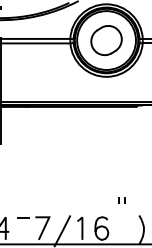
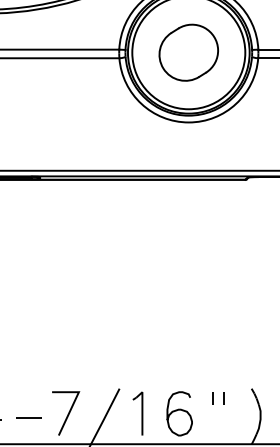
part: (121, 200) -> (217, 398), moved
line: (23, 217) -> (29, 417), moved

